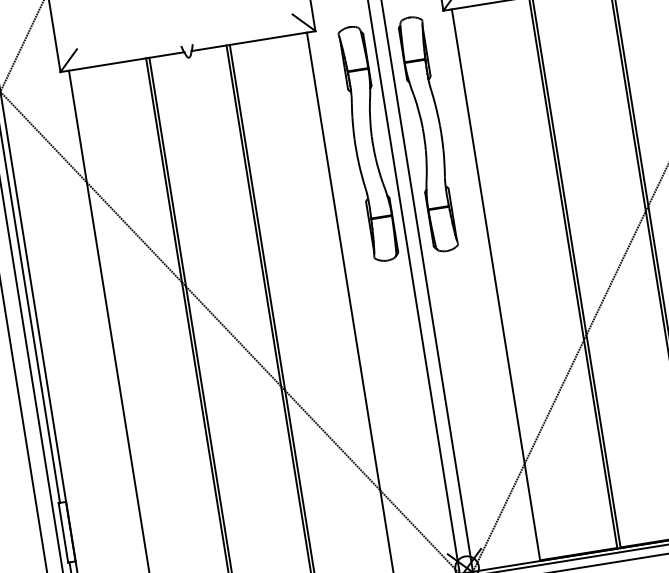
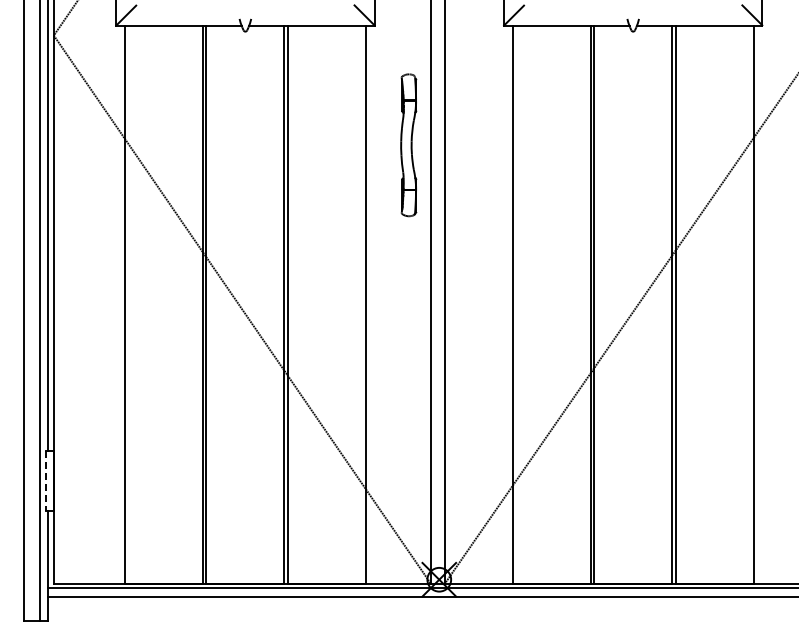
part: (428, 134) -> (469, 145), removed
part: (367, 144) -> (408, 145), size x0.6
line: (63, 533) -> (46, 481), solid -> dashed

